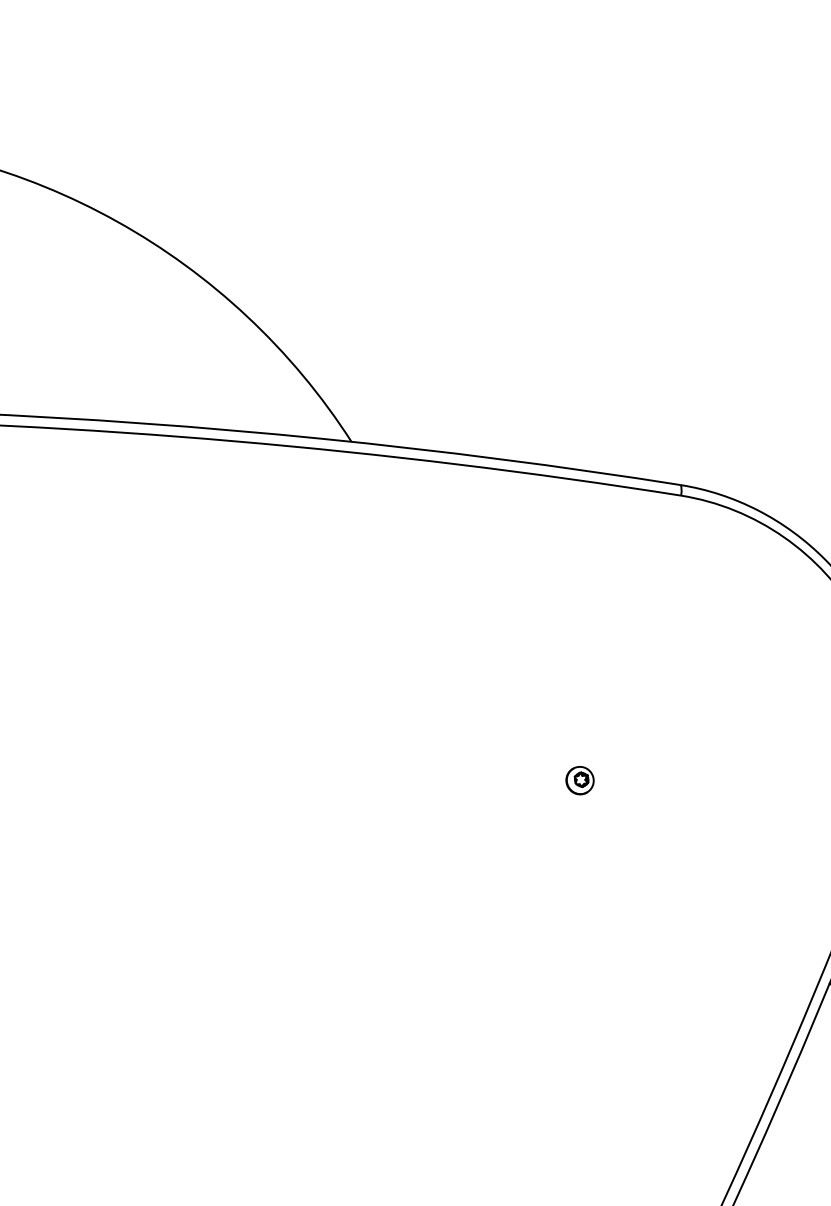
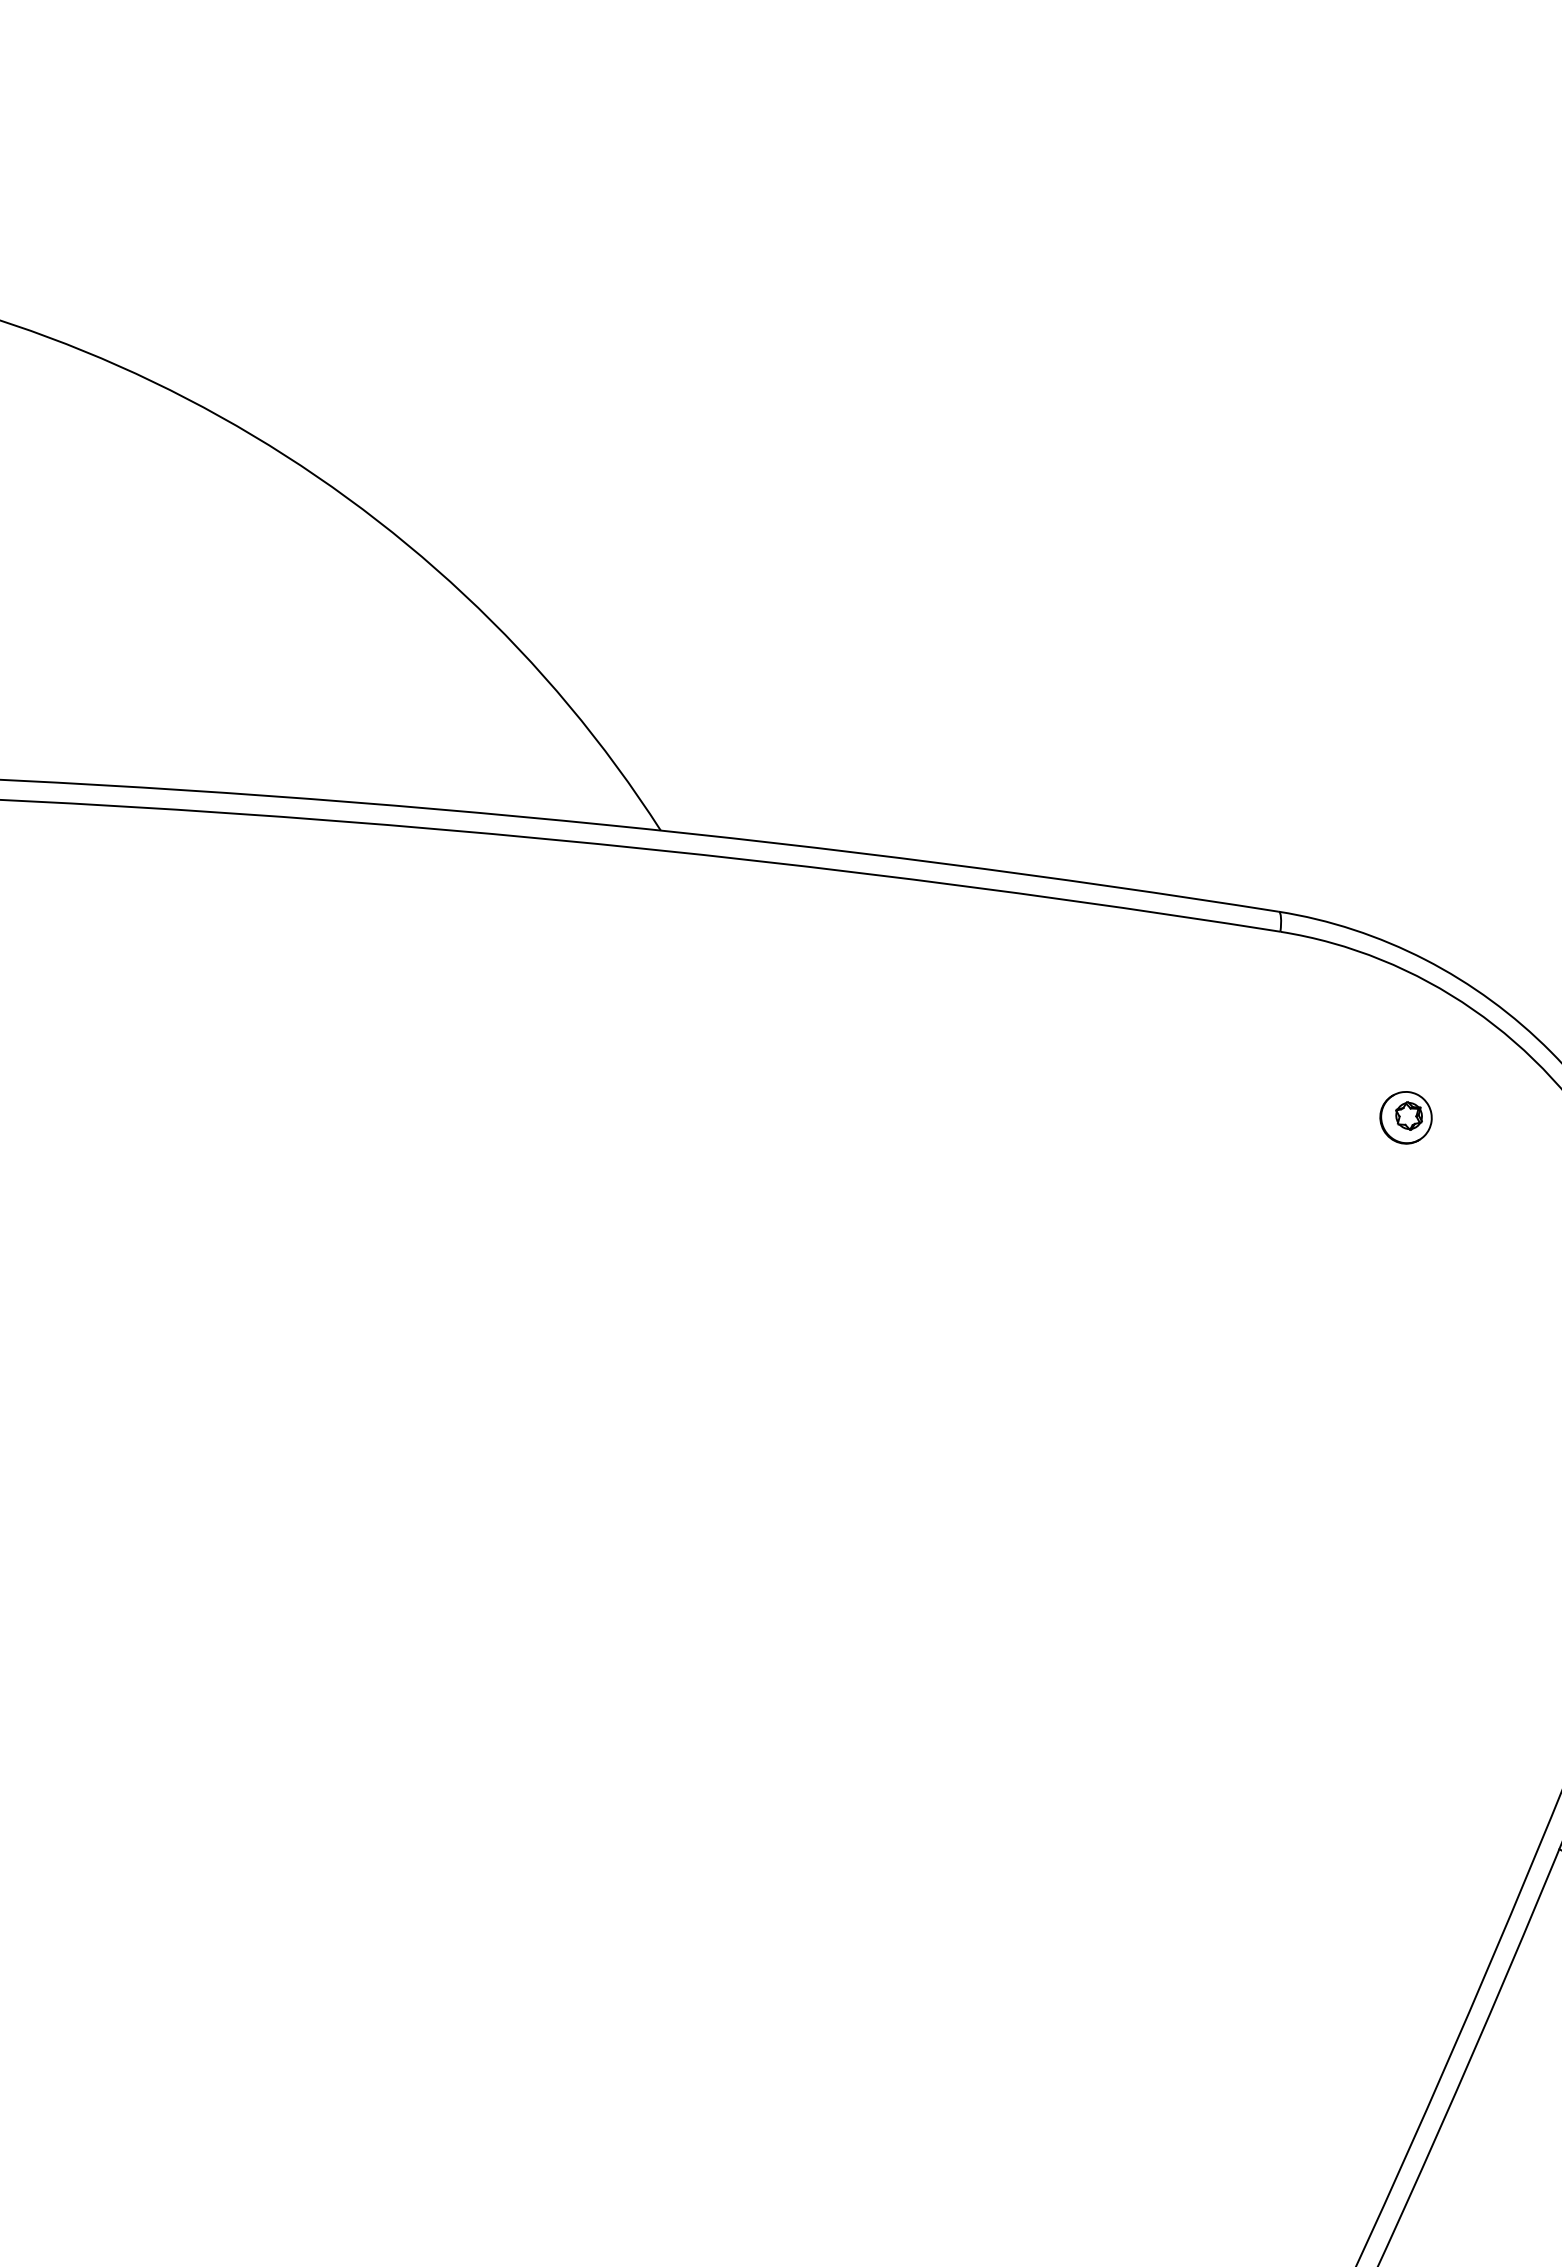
part: (579, 780) -> (1405, 1117), moved

